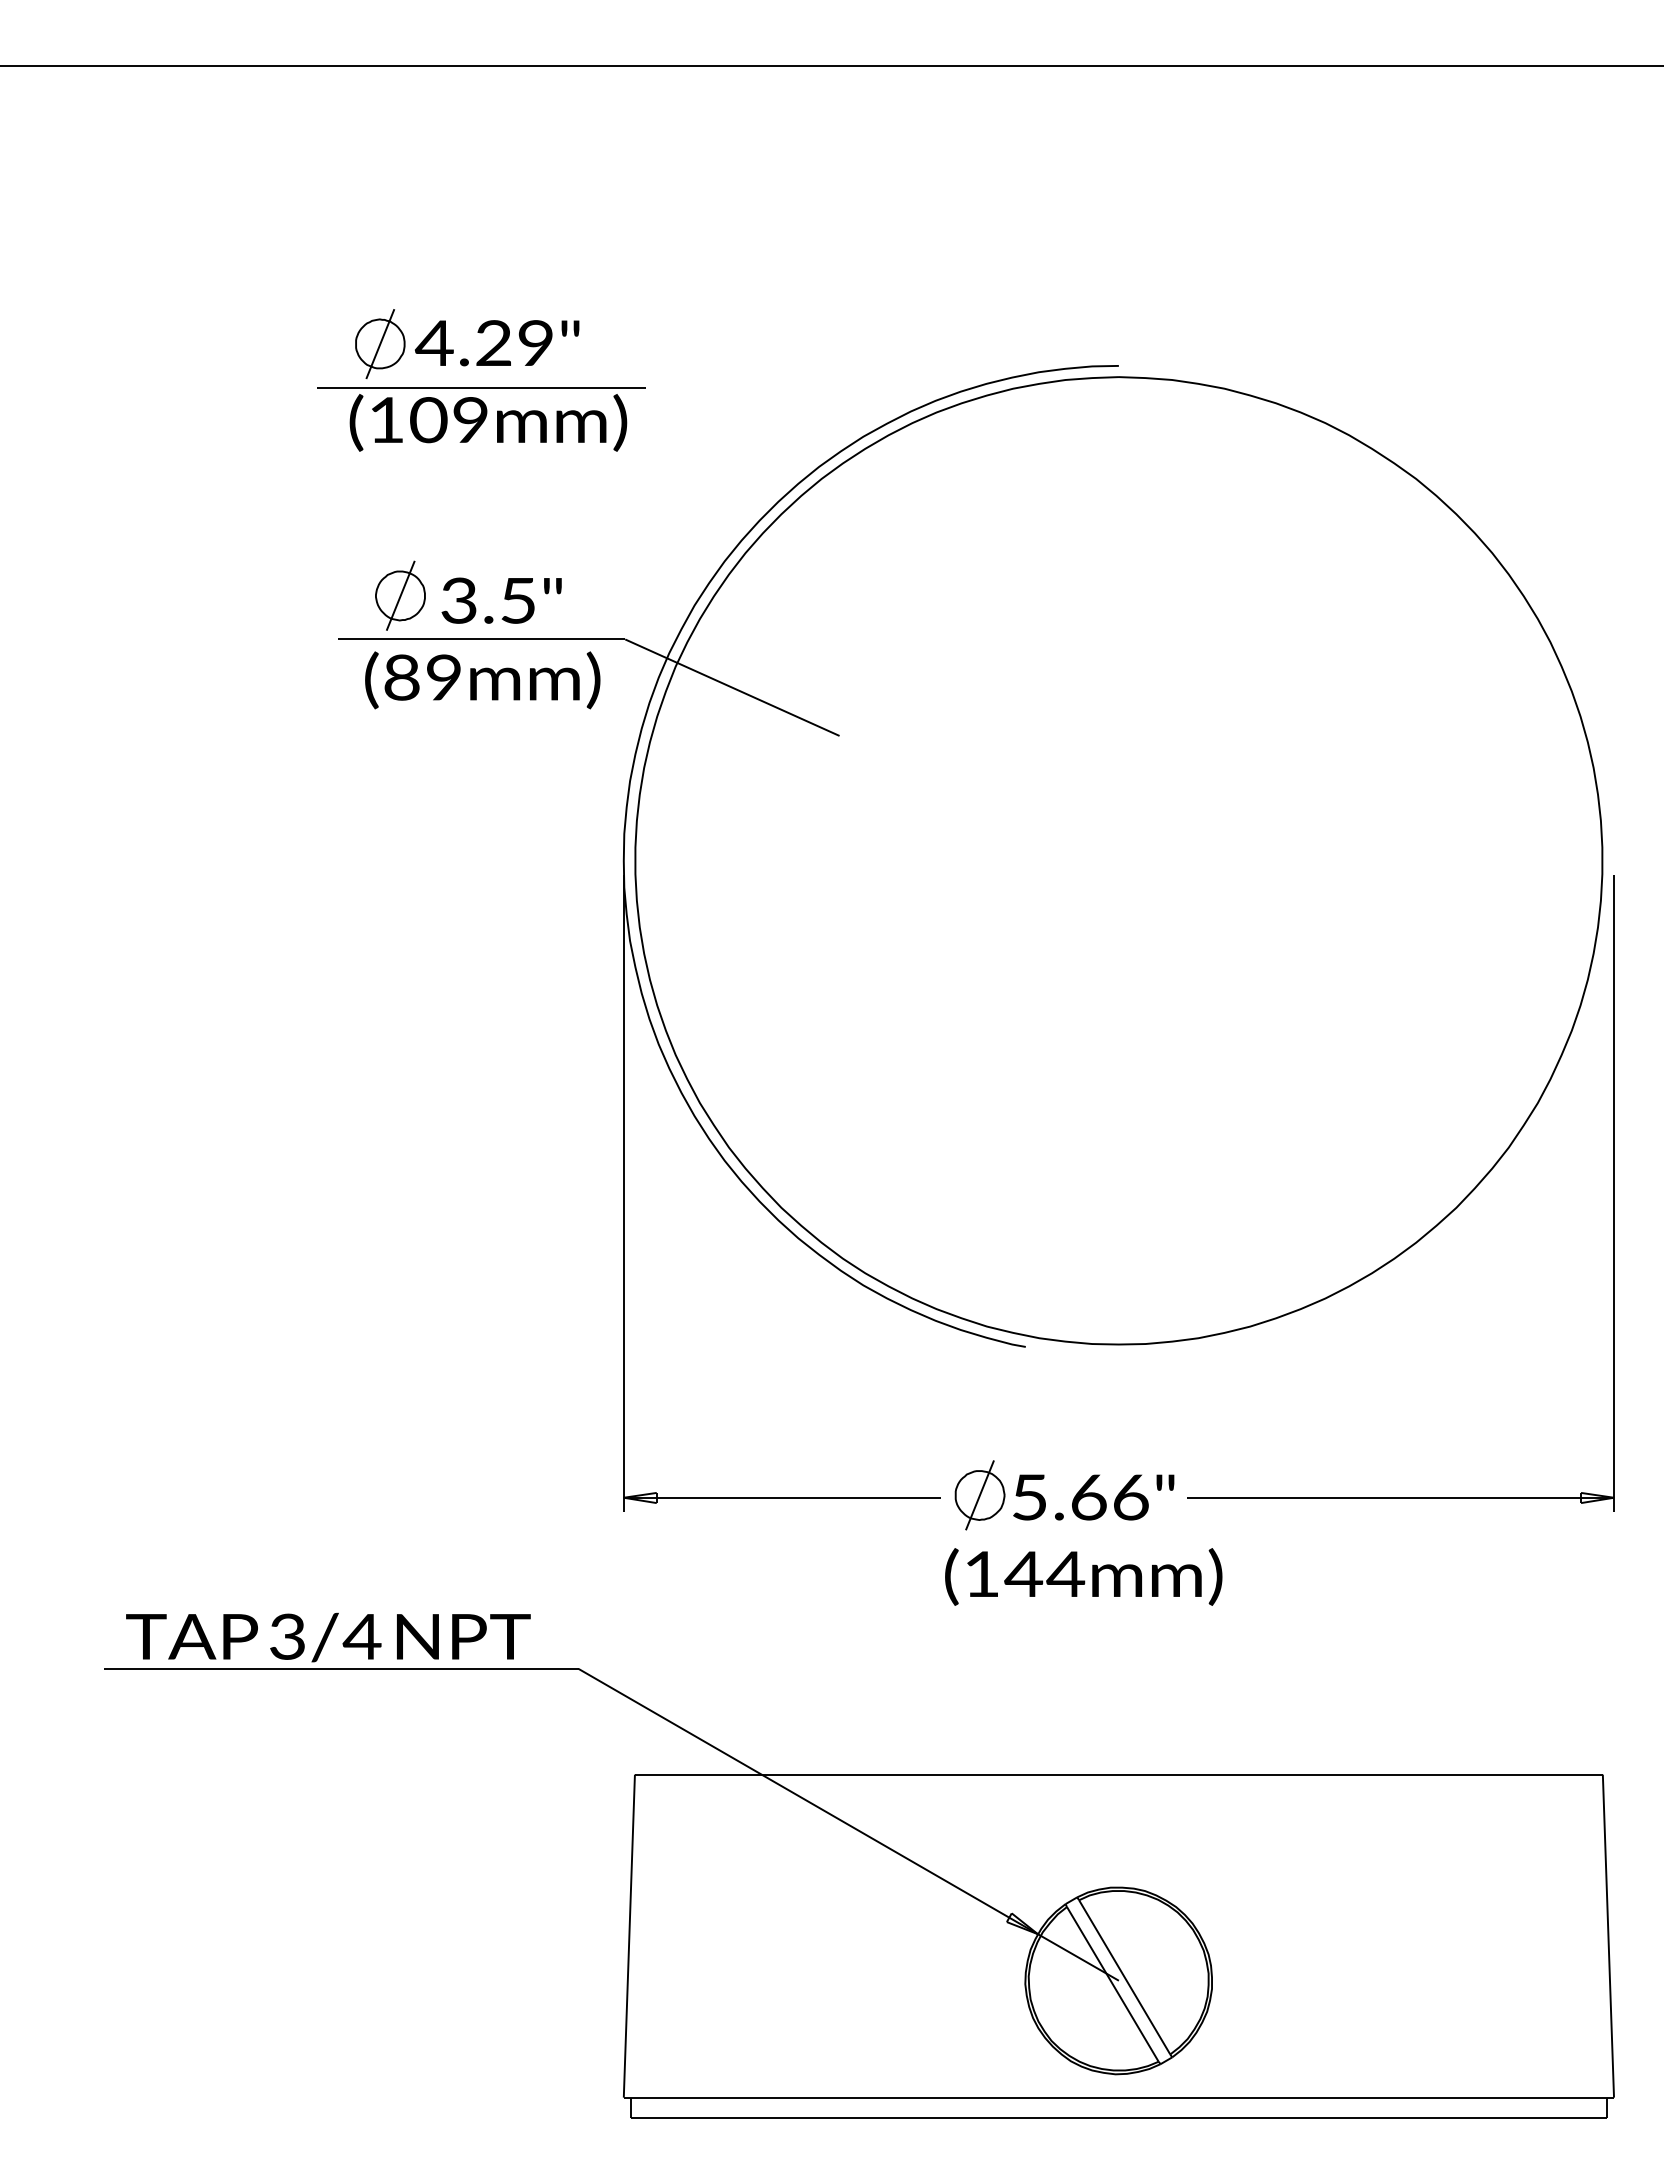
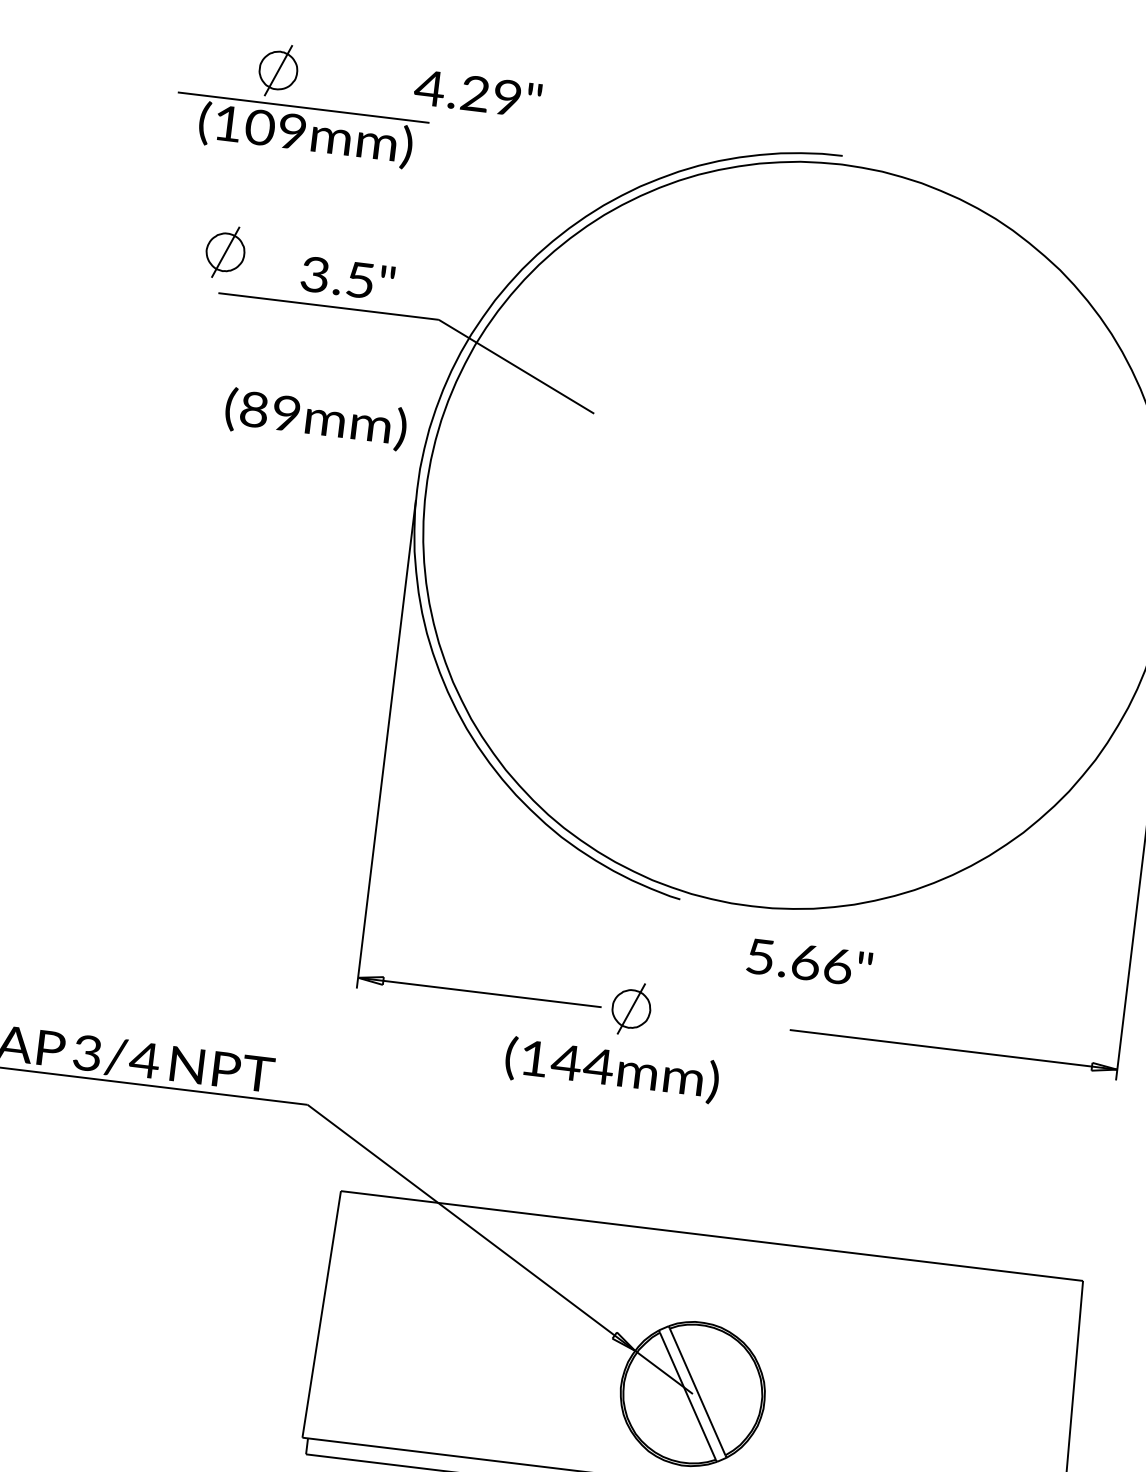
text: (496, 343) -> (477, 94), moved
part: (481, 419) -> (300, 132), moved
part: (400, 595) -> (225, 252), moved
text: (482, 680) -> (315, 419), moved
text: (1093, 1497) -> (809, 962), moved
text: (1083, 1576) -> (612, 1069), moved

